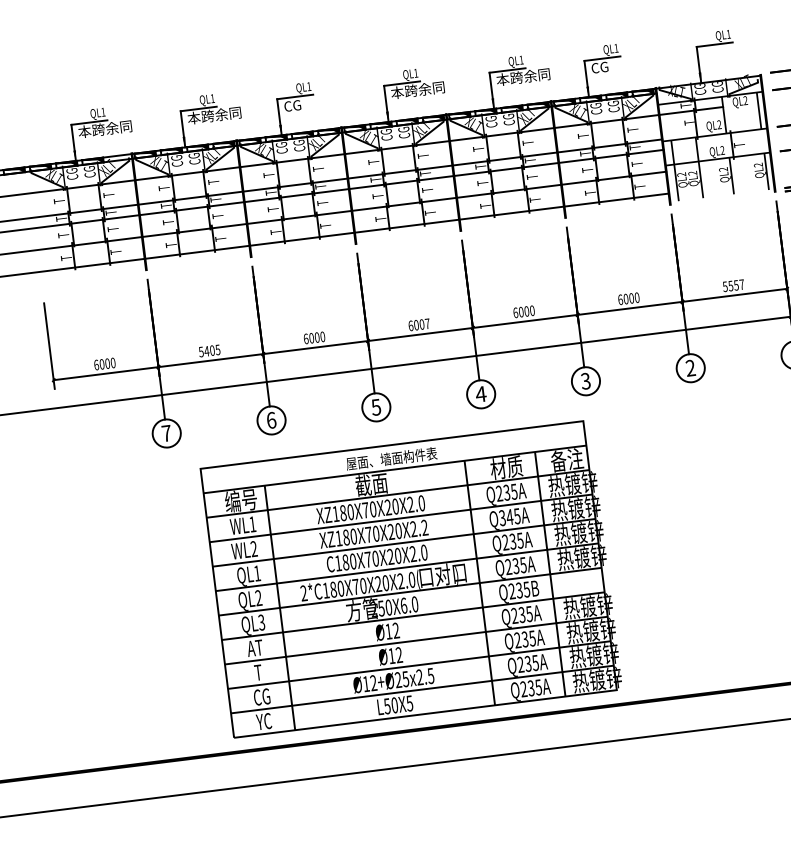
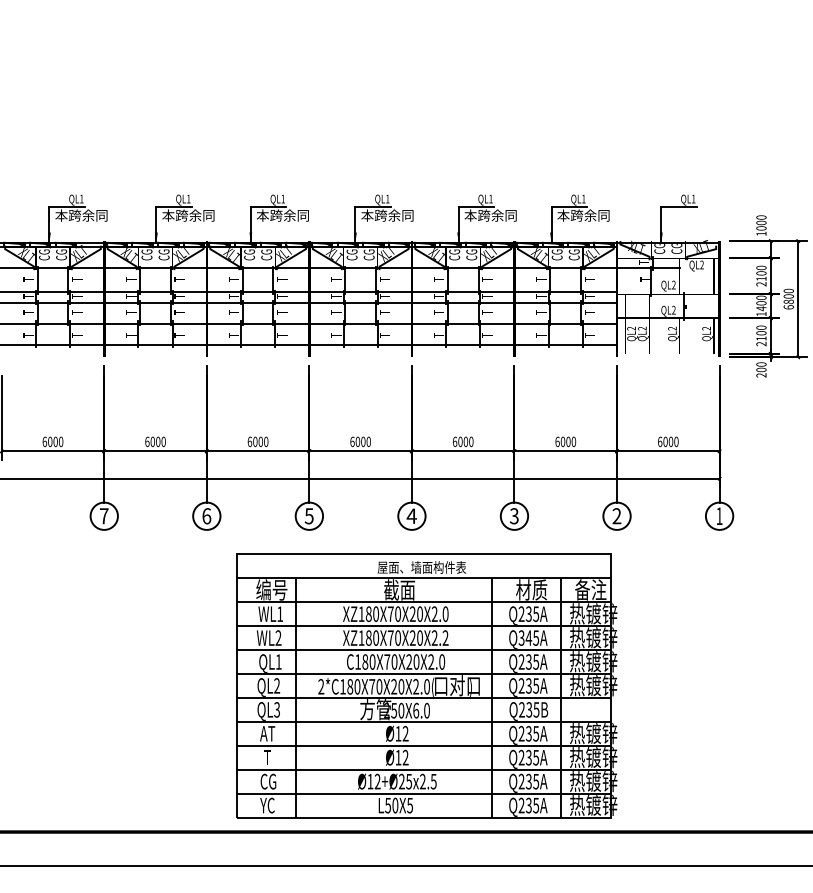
text: (618, 65) -> (583, 215), CG -> 本跨余同
text: (310, 103) -> (282, 215), CG -> 本跨余同
text: (732, 285) -> (667, 441), 5557 -> 6000
text: (427, 323) -> (368, 441), 6007 -> 6000
text: (209, 350) -> (155, 441), 5405 -> 6000
part: (411, 578) -> (426, 685), moved

